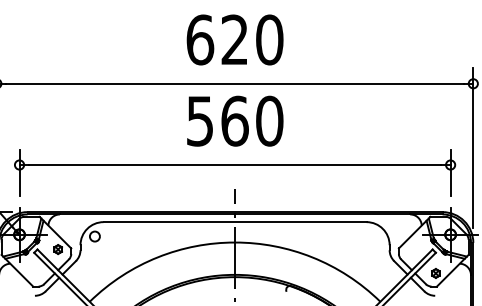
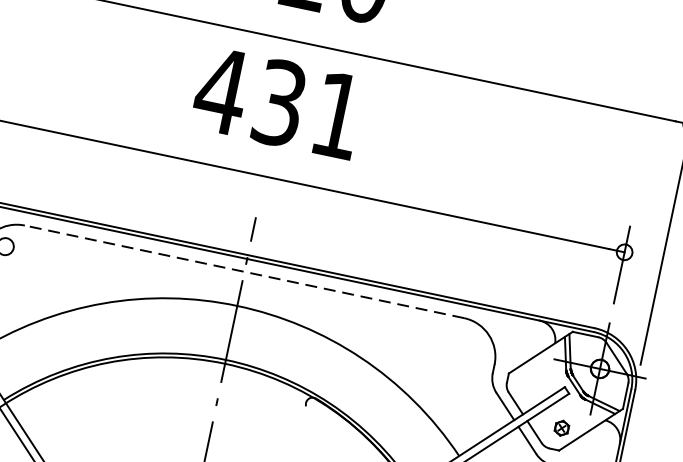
text: (234, 120) -> (279, 101), 560 -> 431
line: (234, 222) -> (243, 272), solid -> dashed

